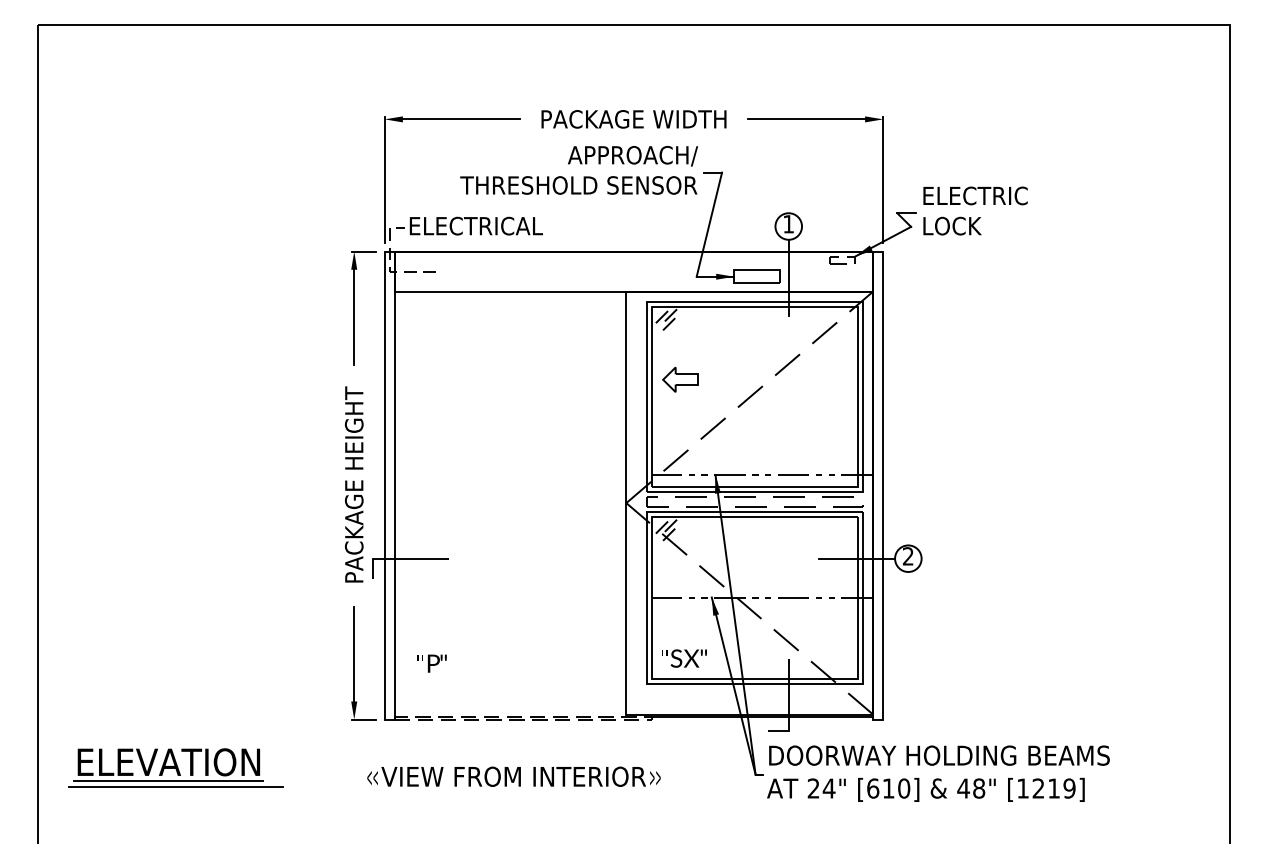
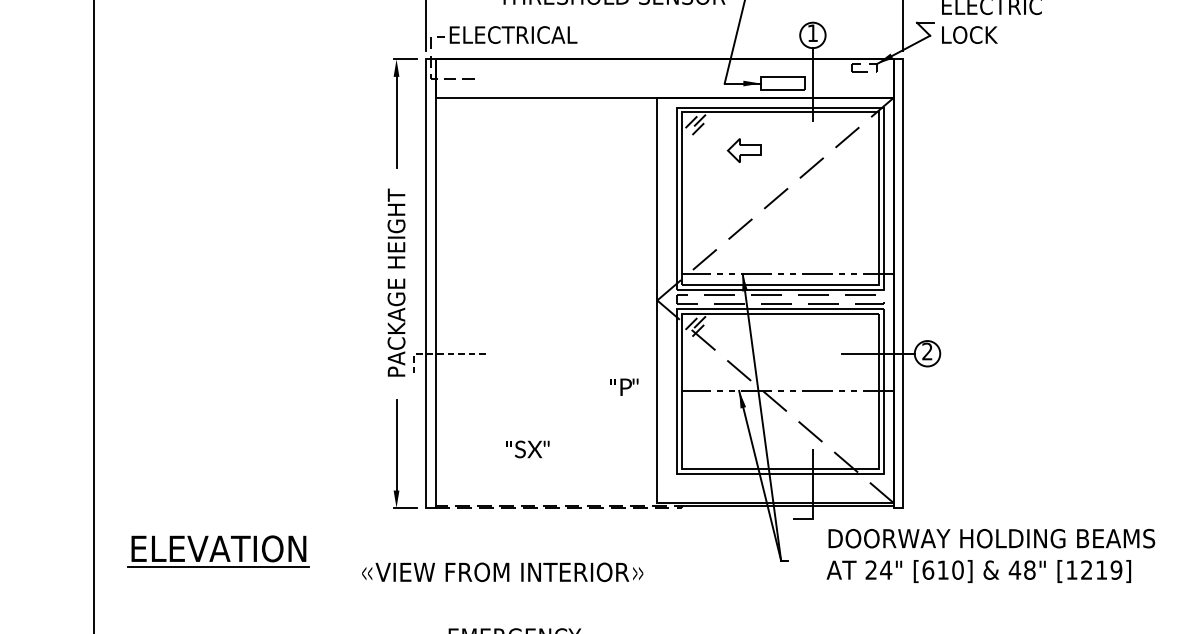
part: (680, 379) -> (744, 150), moved
line: (400, 558) -> (440, 353), solid -> dashed
text: (684, 658) -> (528, 449), moved
text: (431, 663) -> (623, 387), moved
text: (938, 773) -> (990, 555), moved
text: (513, 776) -> (502, 572), moved
line: (176, 786) -> (226, 572), removed

